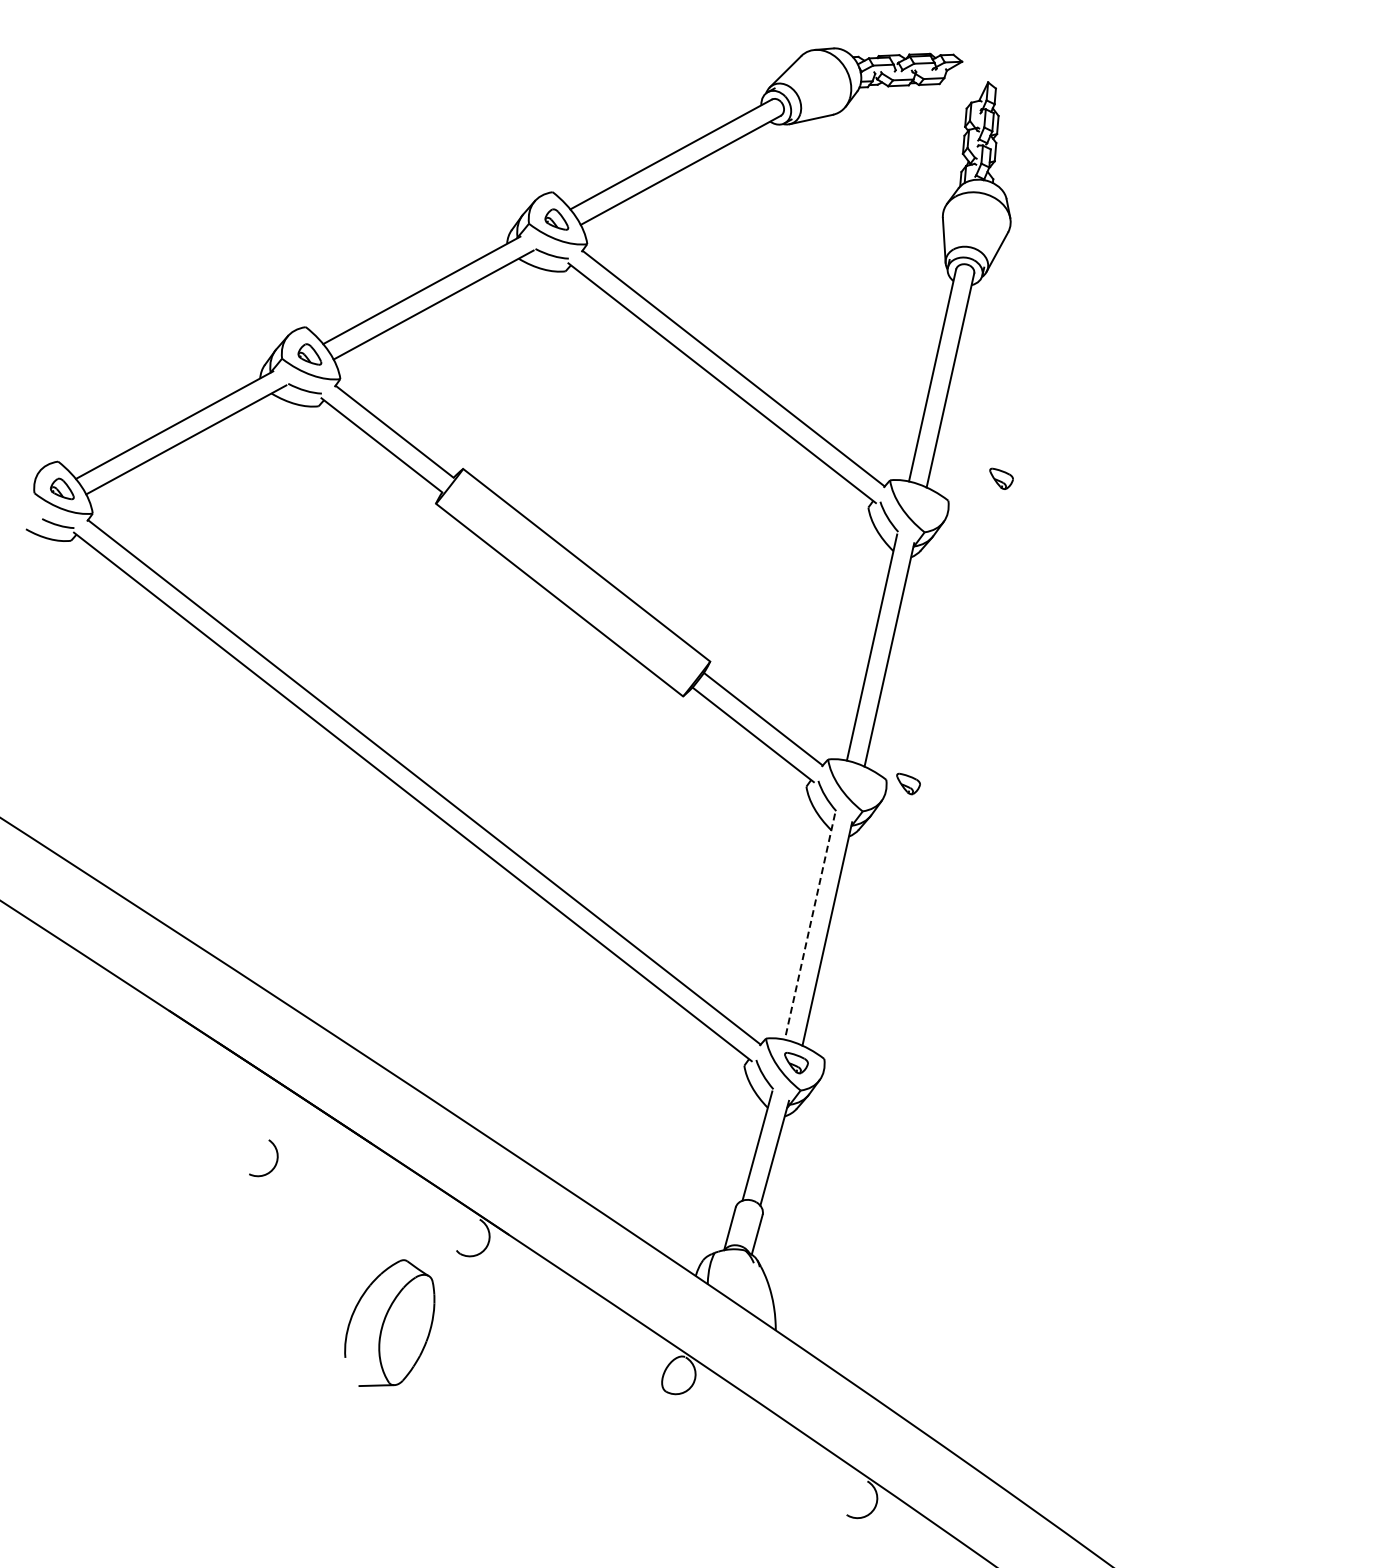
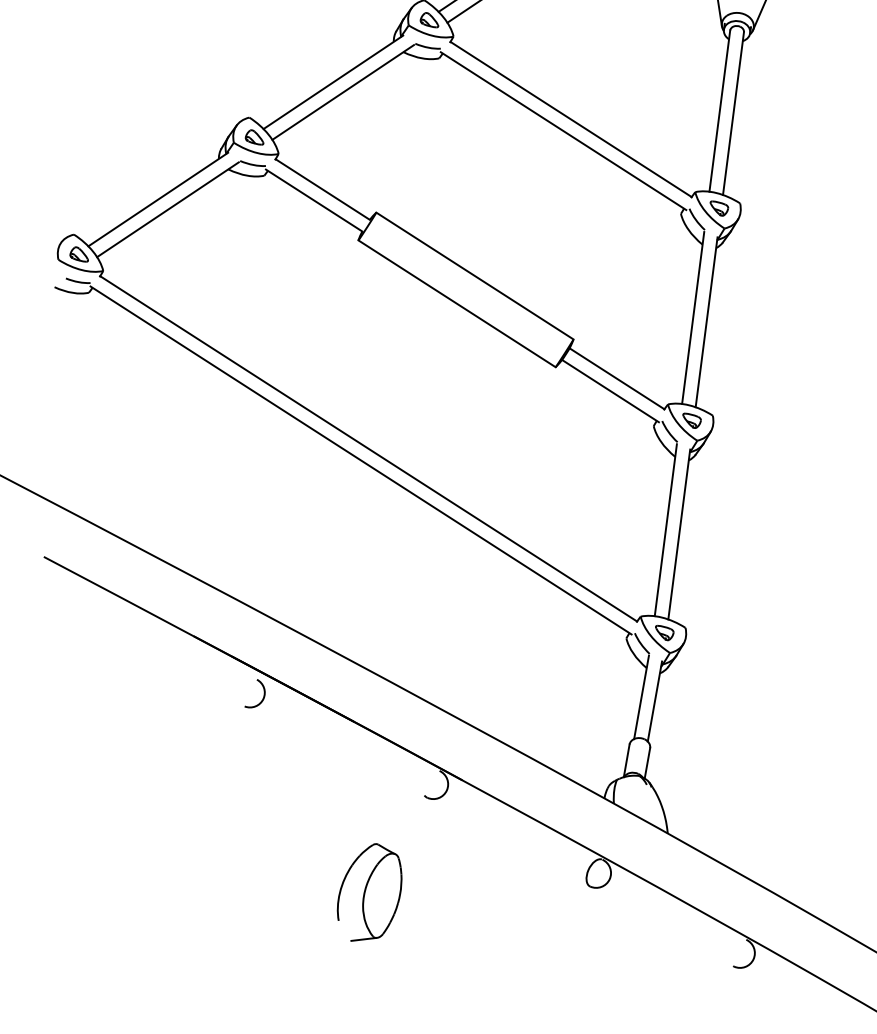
part: (1001, 478) -> (719, 208), moved
part: (908, 783) -> (692, 420), moved
line: (809, 926) -> (665, 530), dashed -> solid
arc: (275, 1162) -> (263, 695), moved
part: (389, 1322) -> (369, 891), moved

